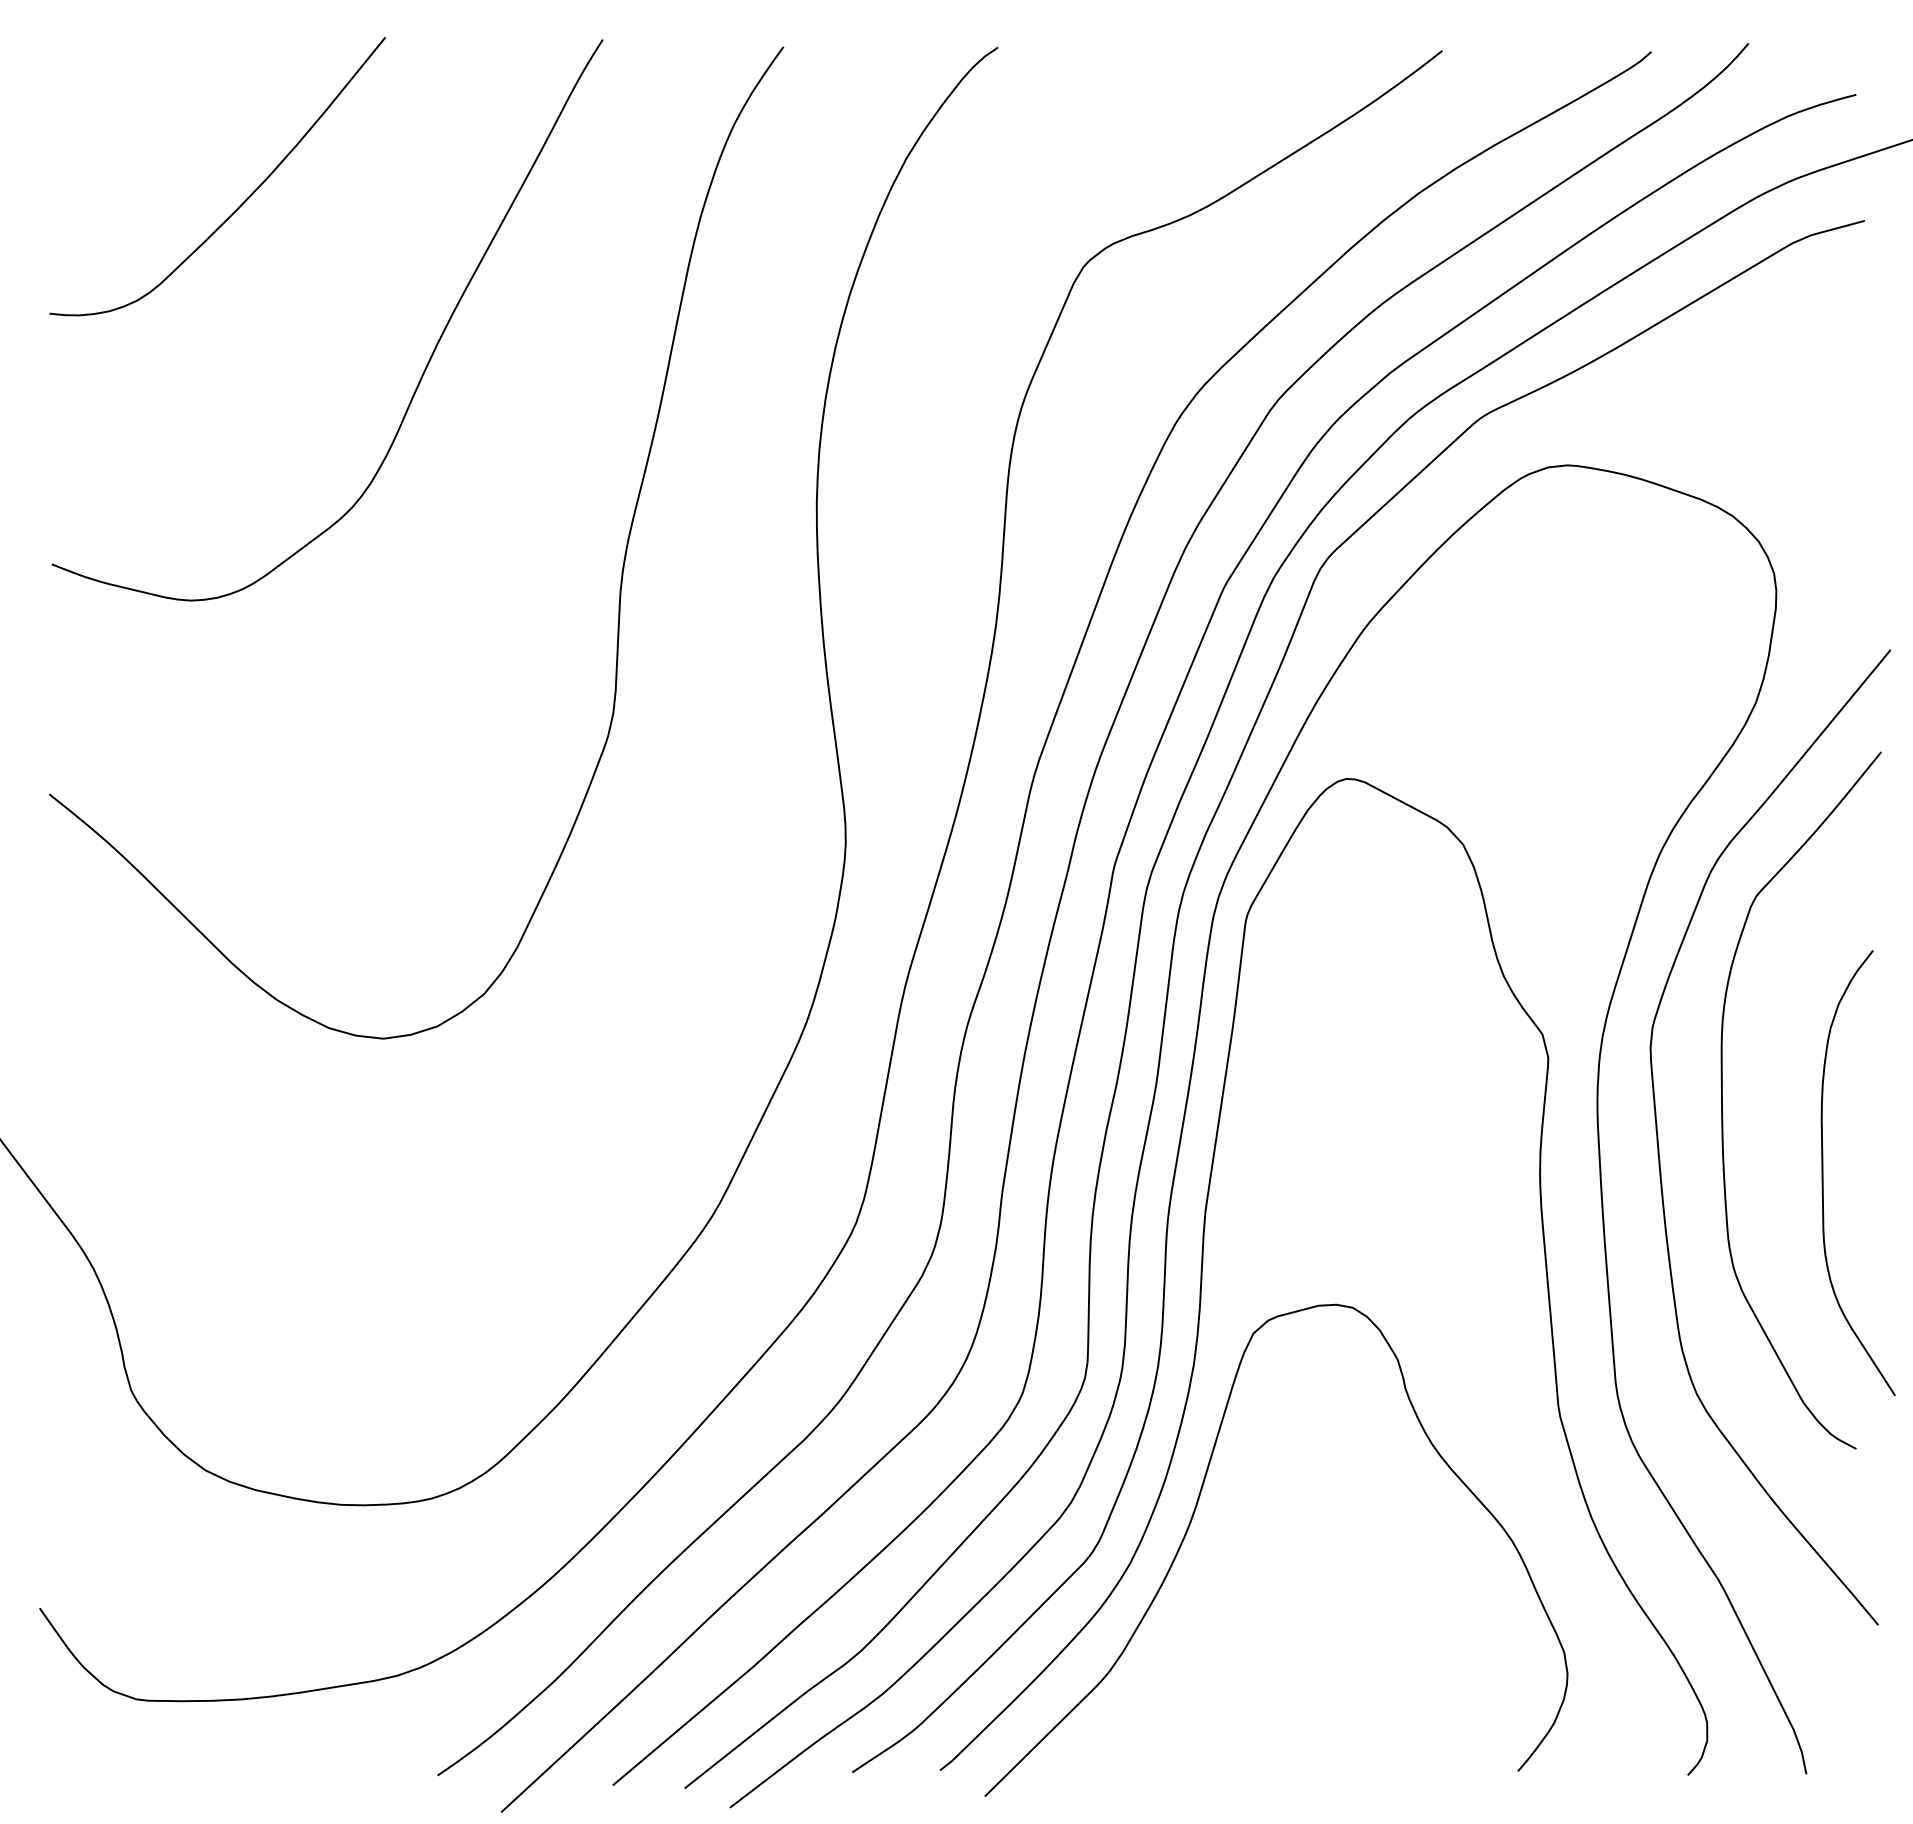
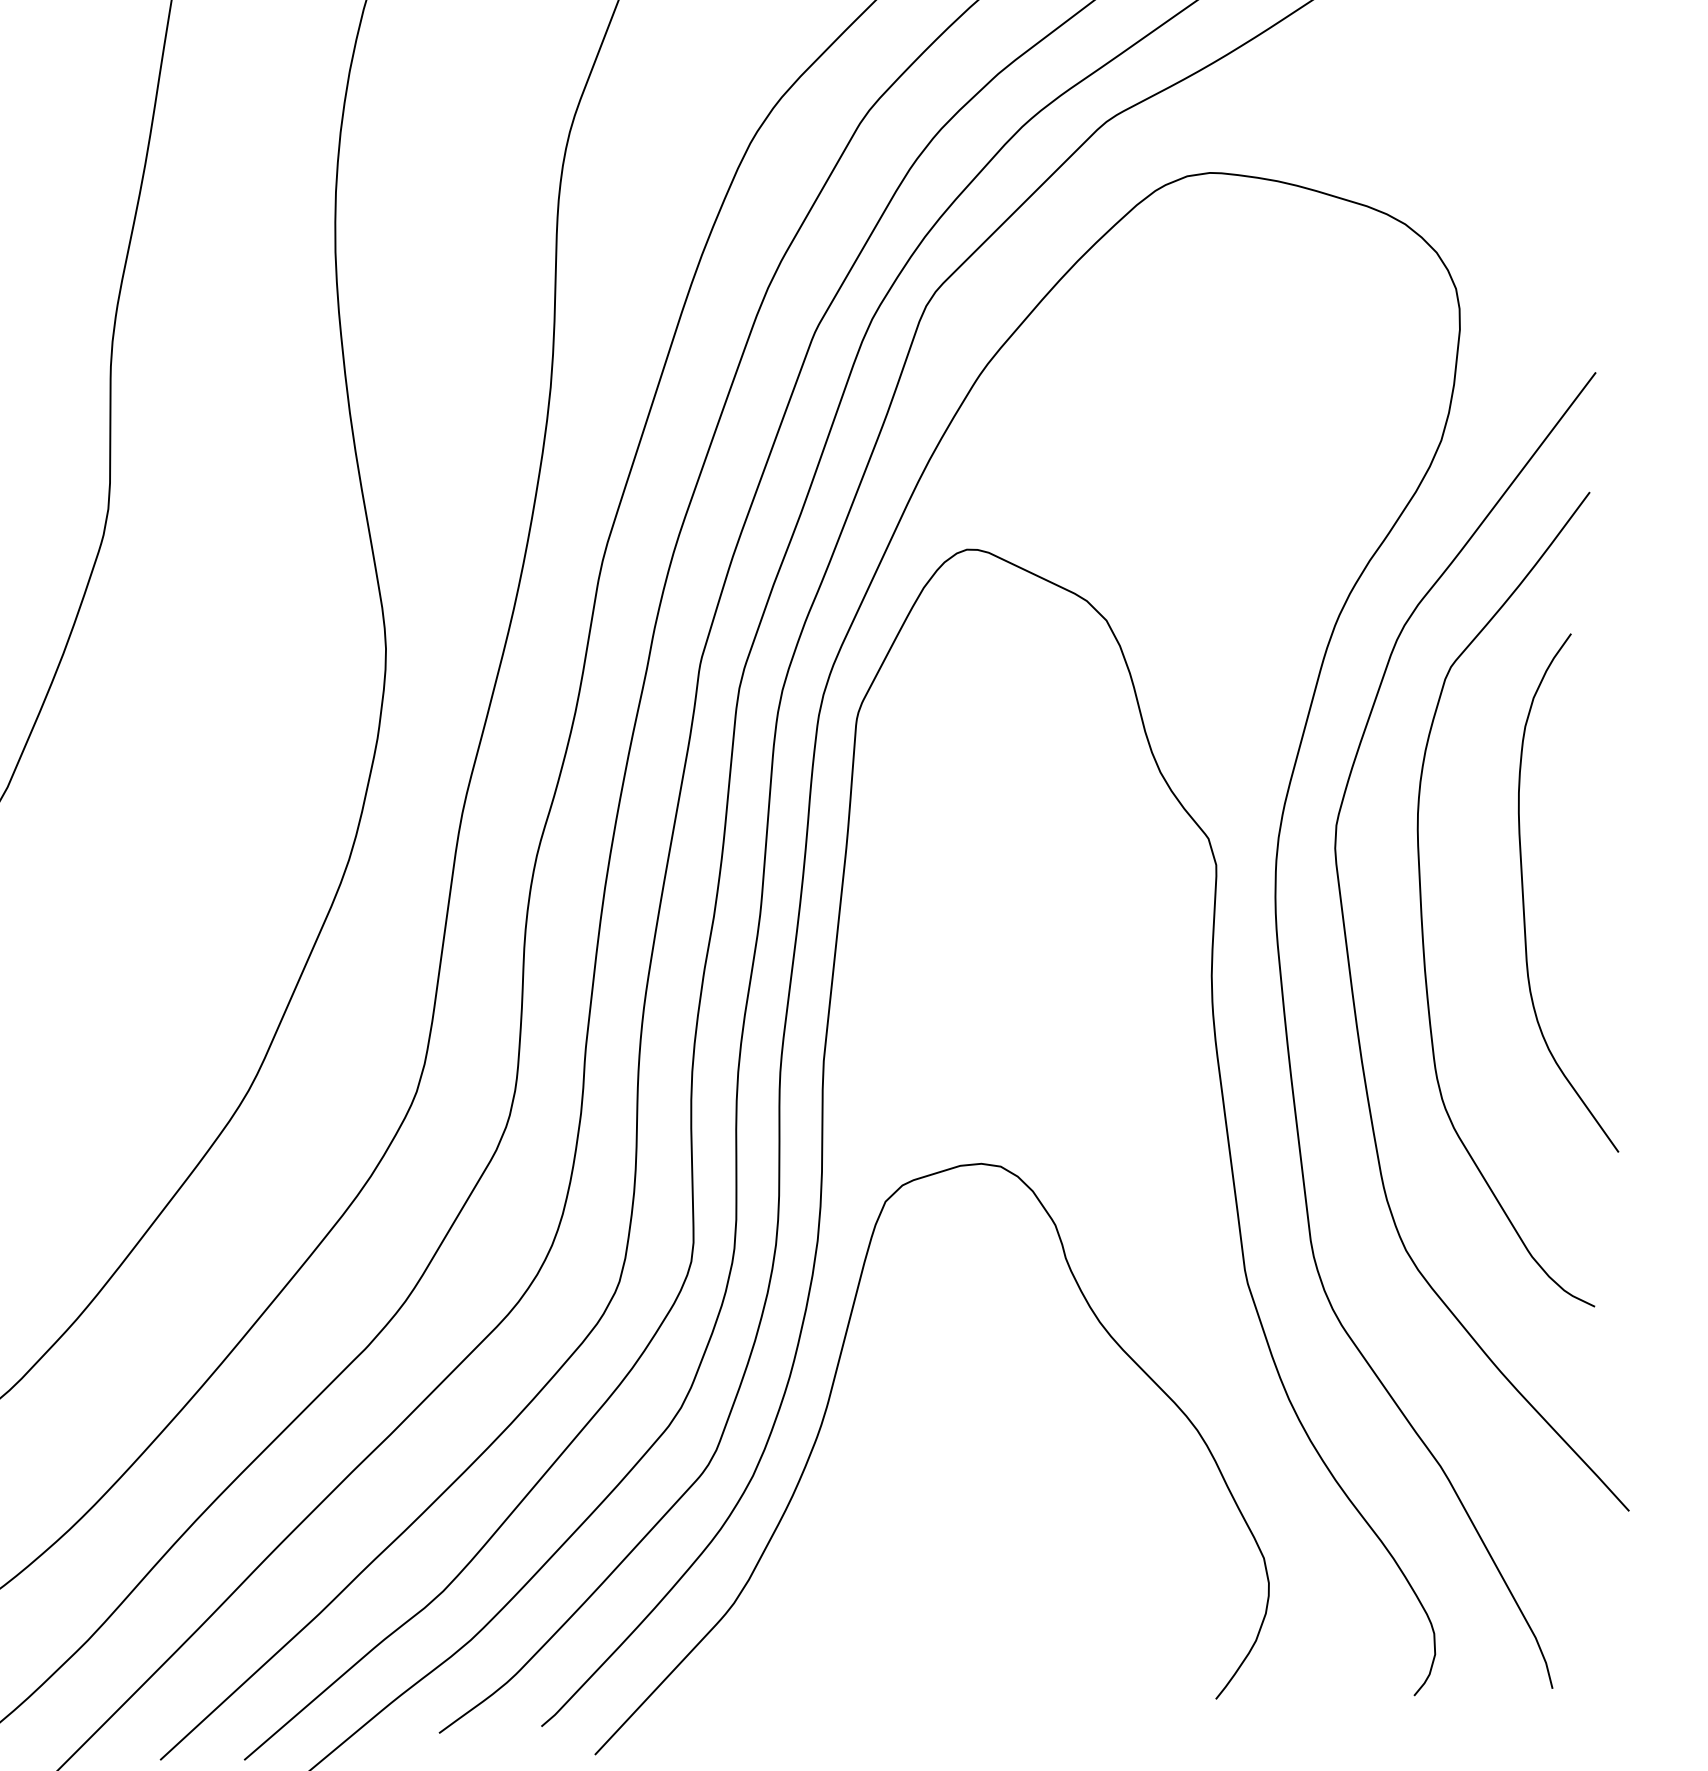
curve: (1823, 1173) -> (1524, 896), moved

